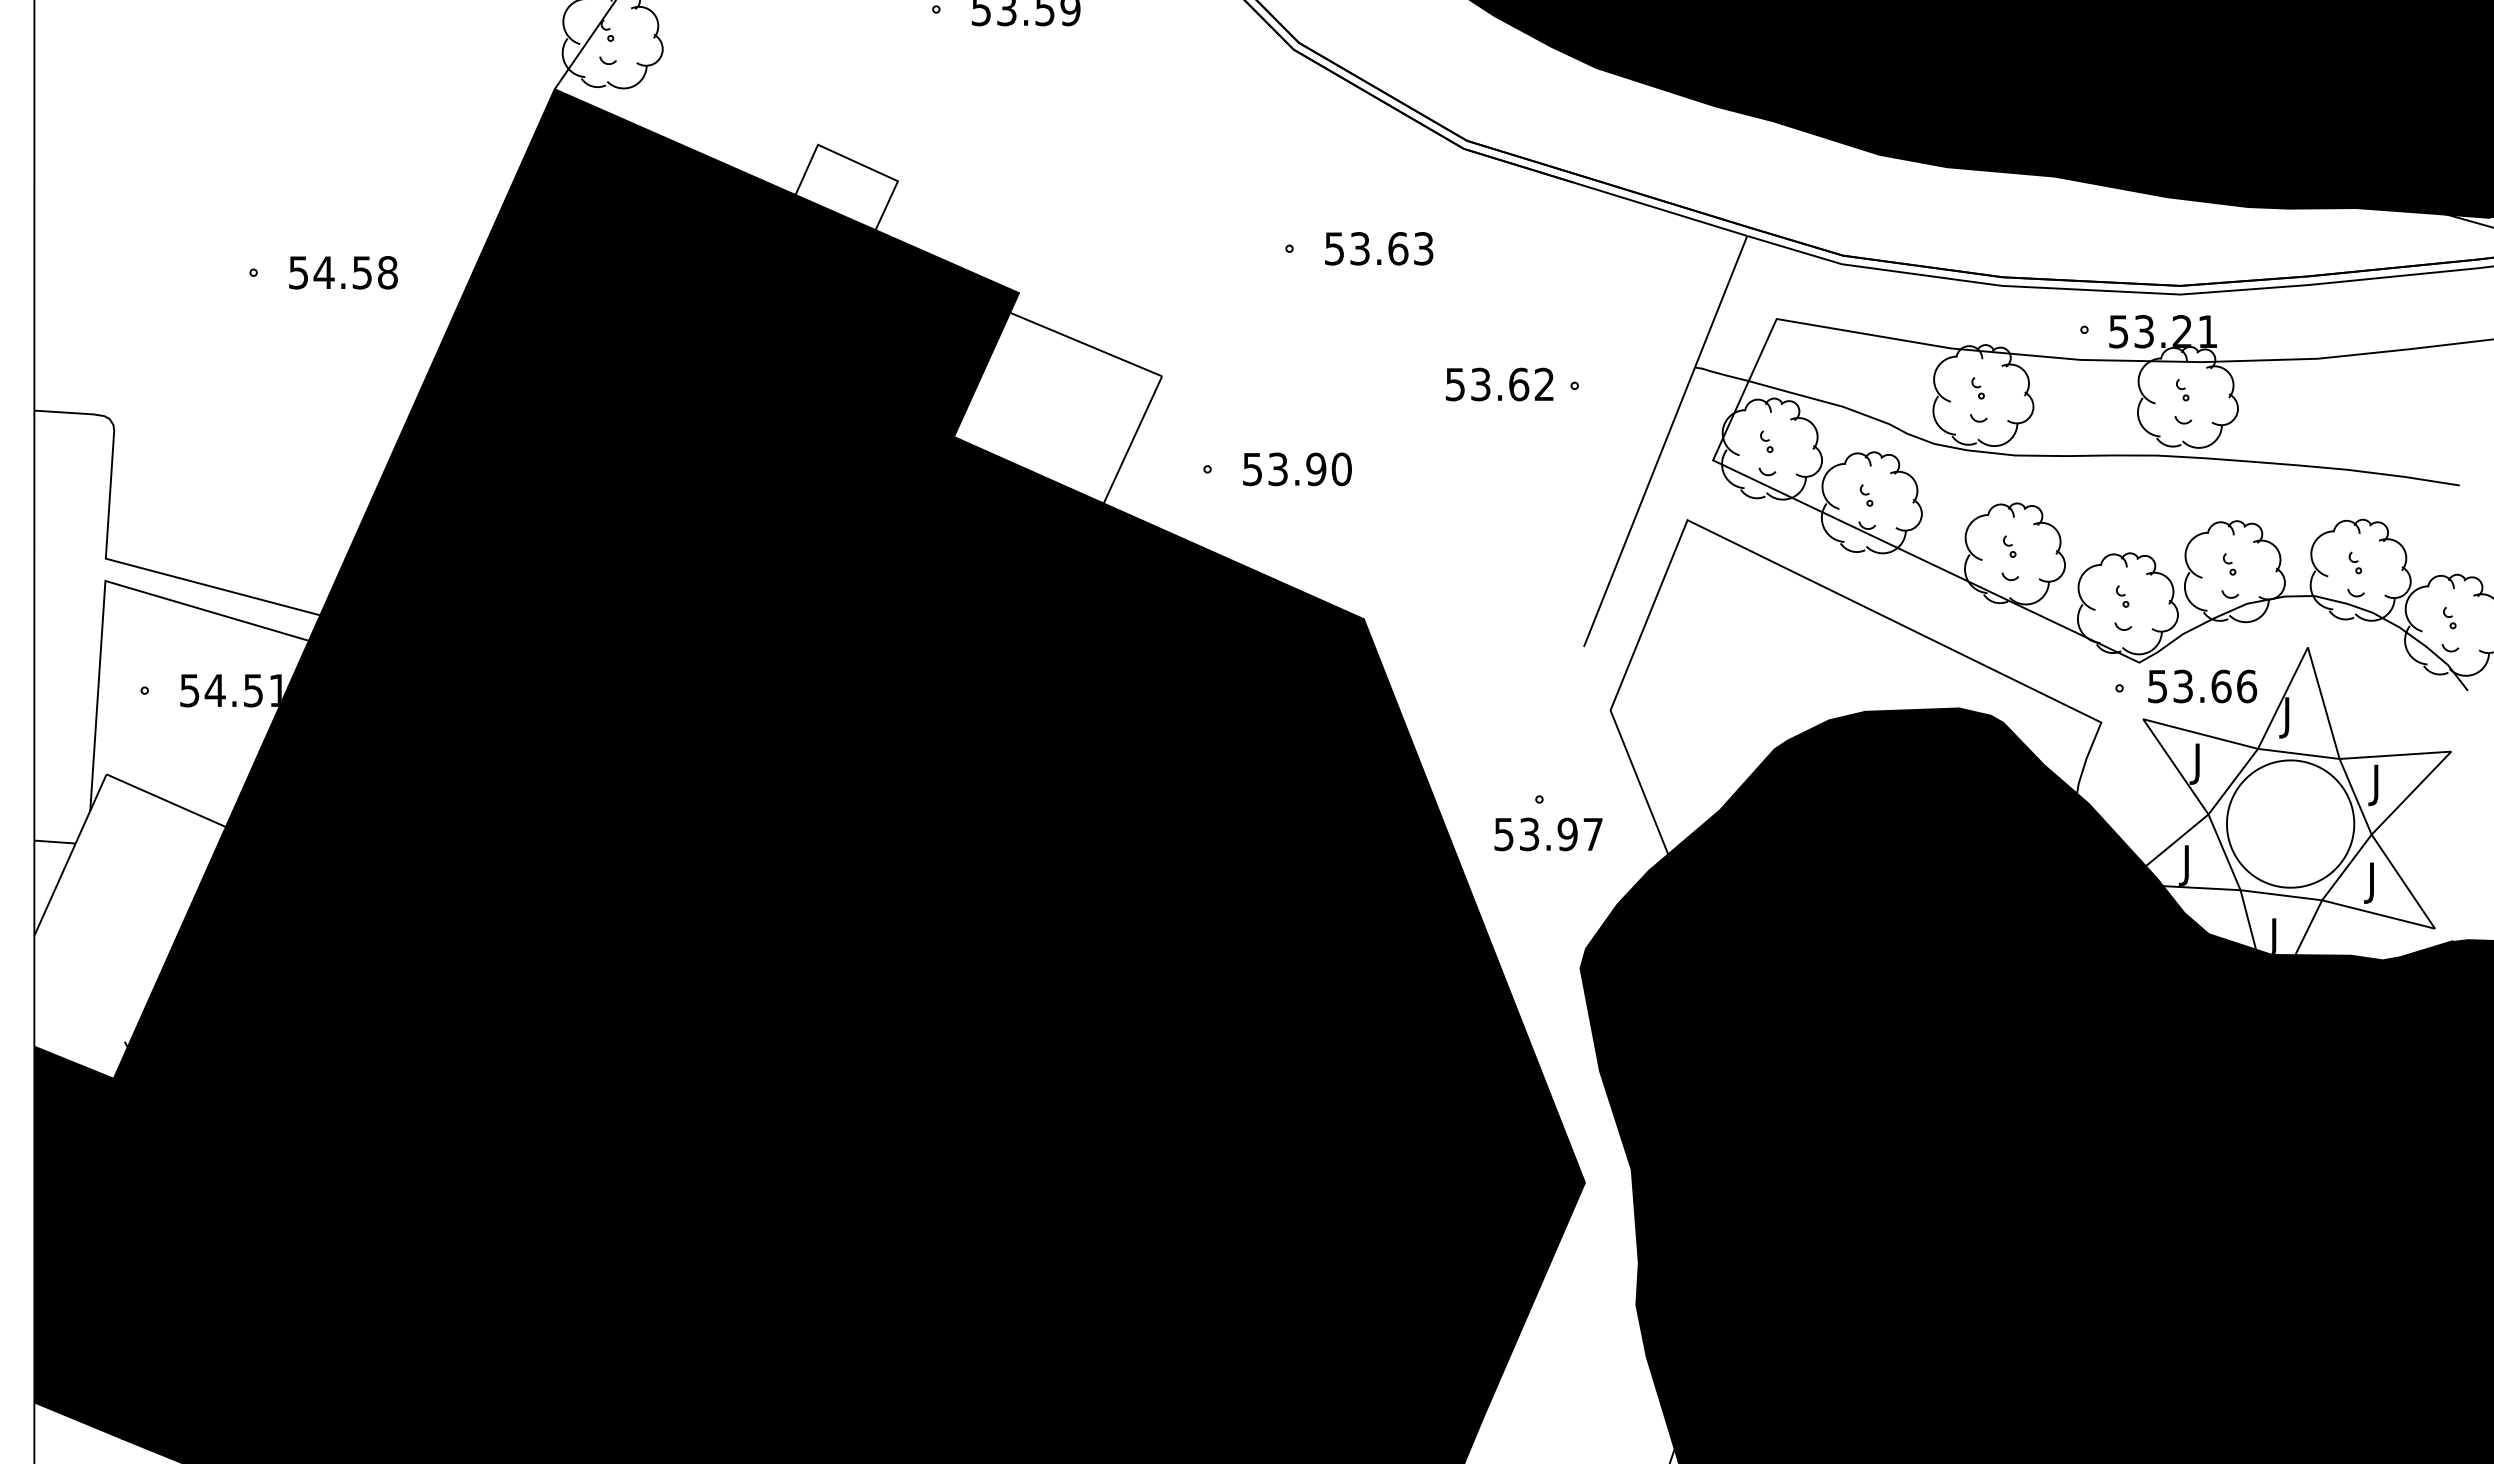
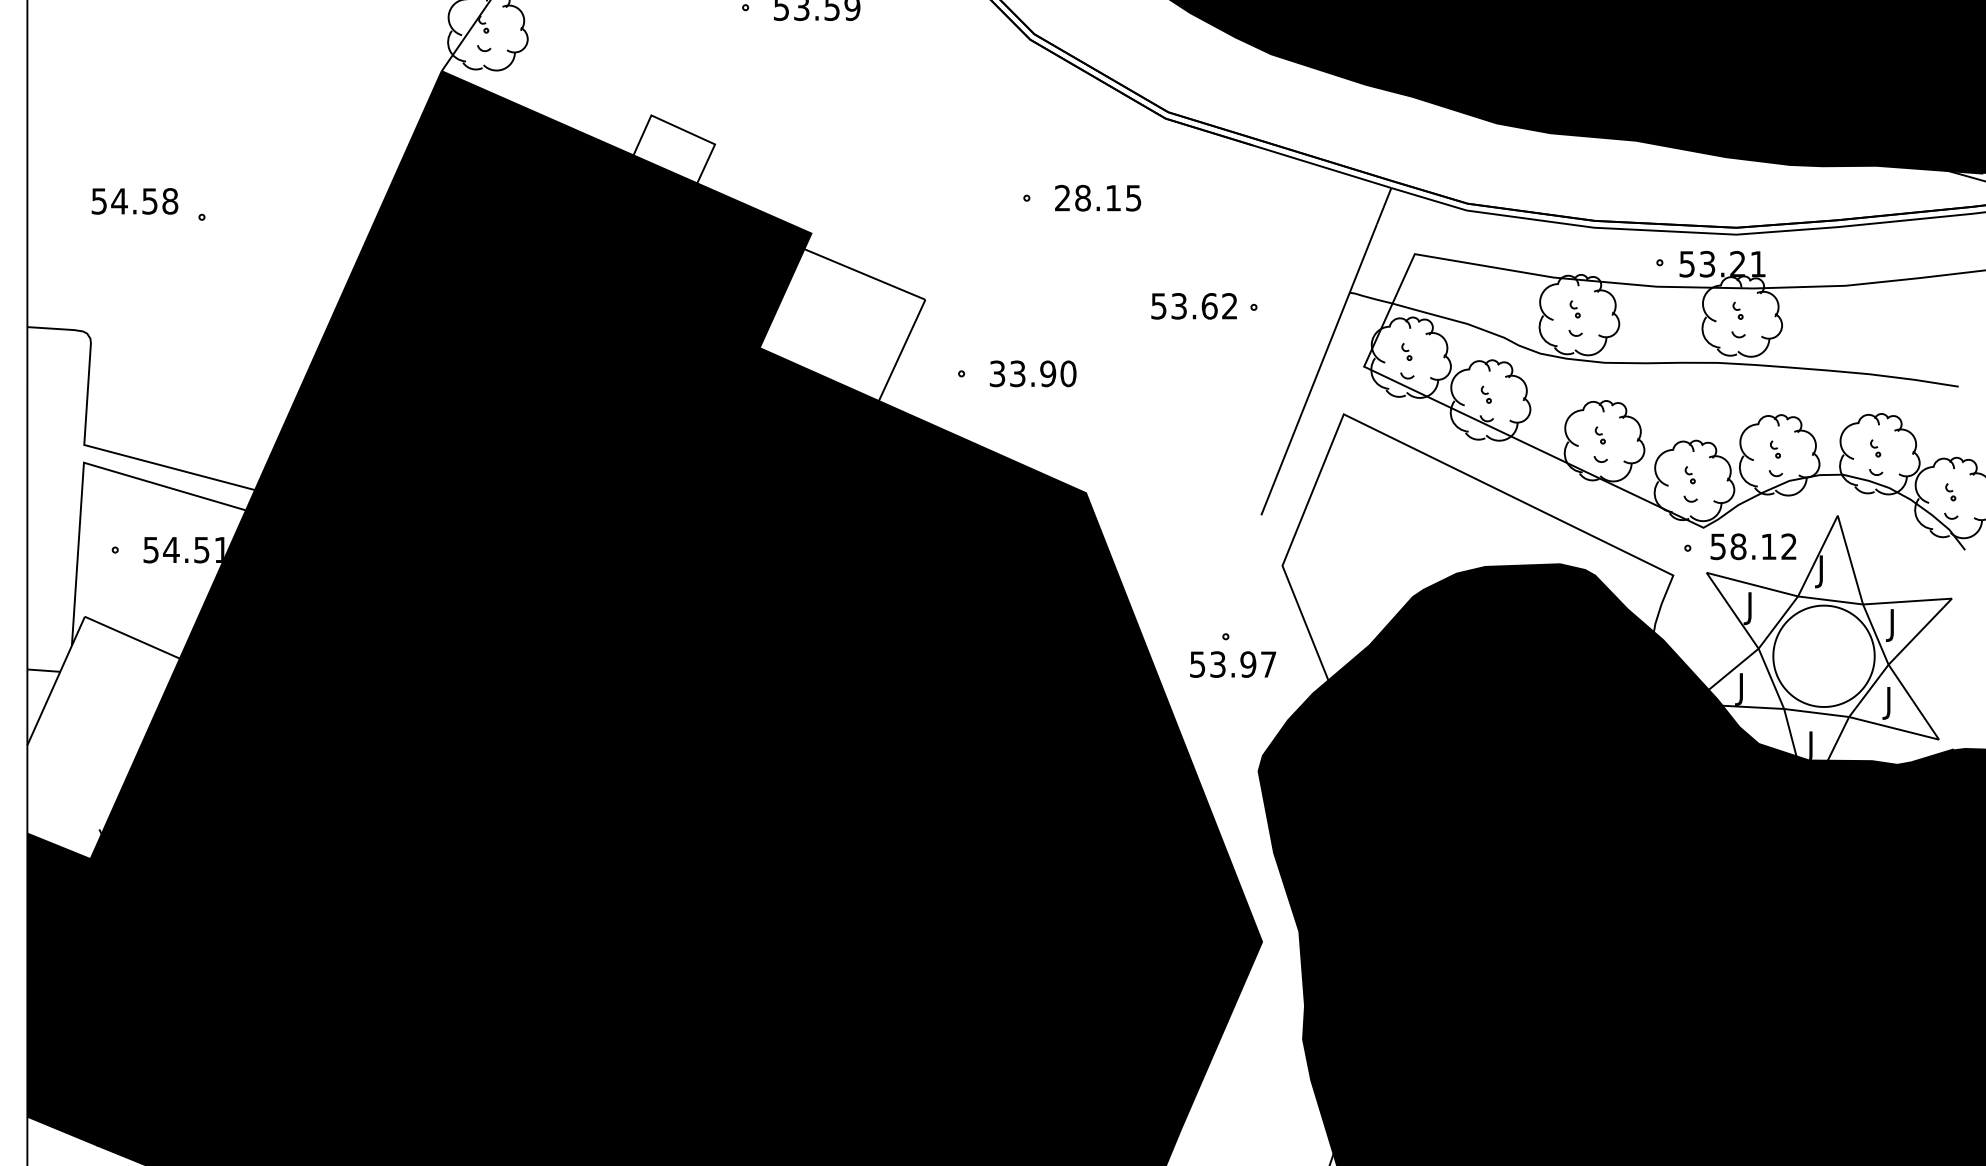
text: (1379, 248) -> (1098, 197), 53.63 -> 28.15
text: (343, 272) -> (134, 201), moved
text: (1252, 468) -> (997, 373), 53.90 -> 33.90
text: (2215, 686) -> (1764, 546), 53.66 -> 58.12

